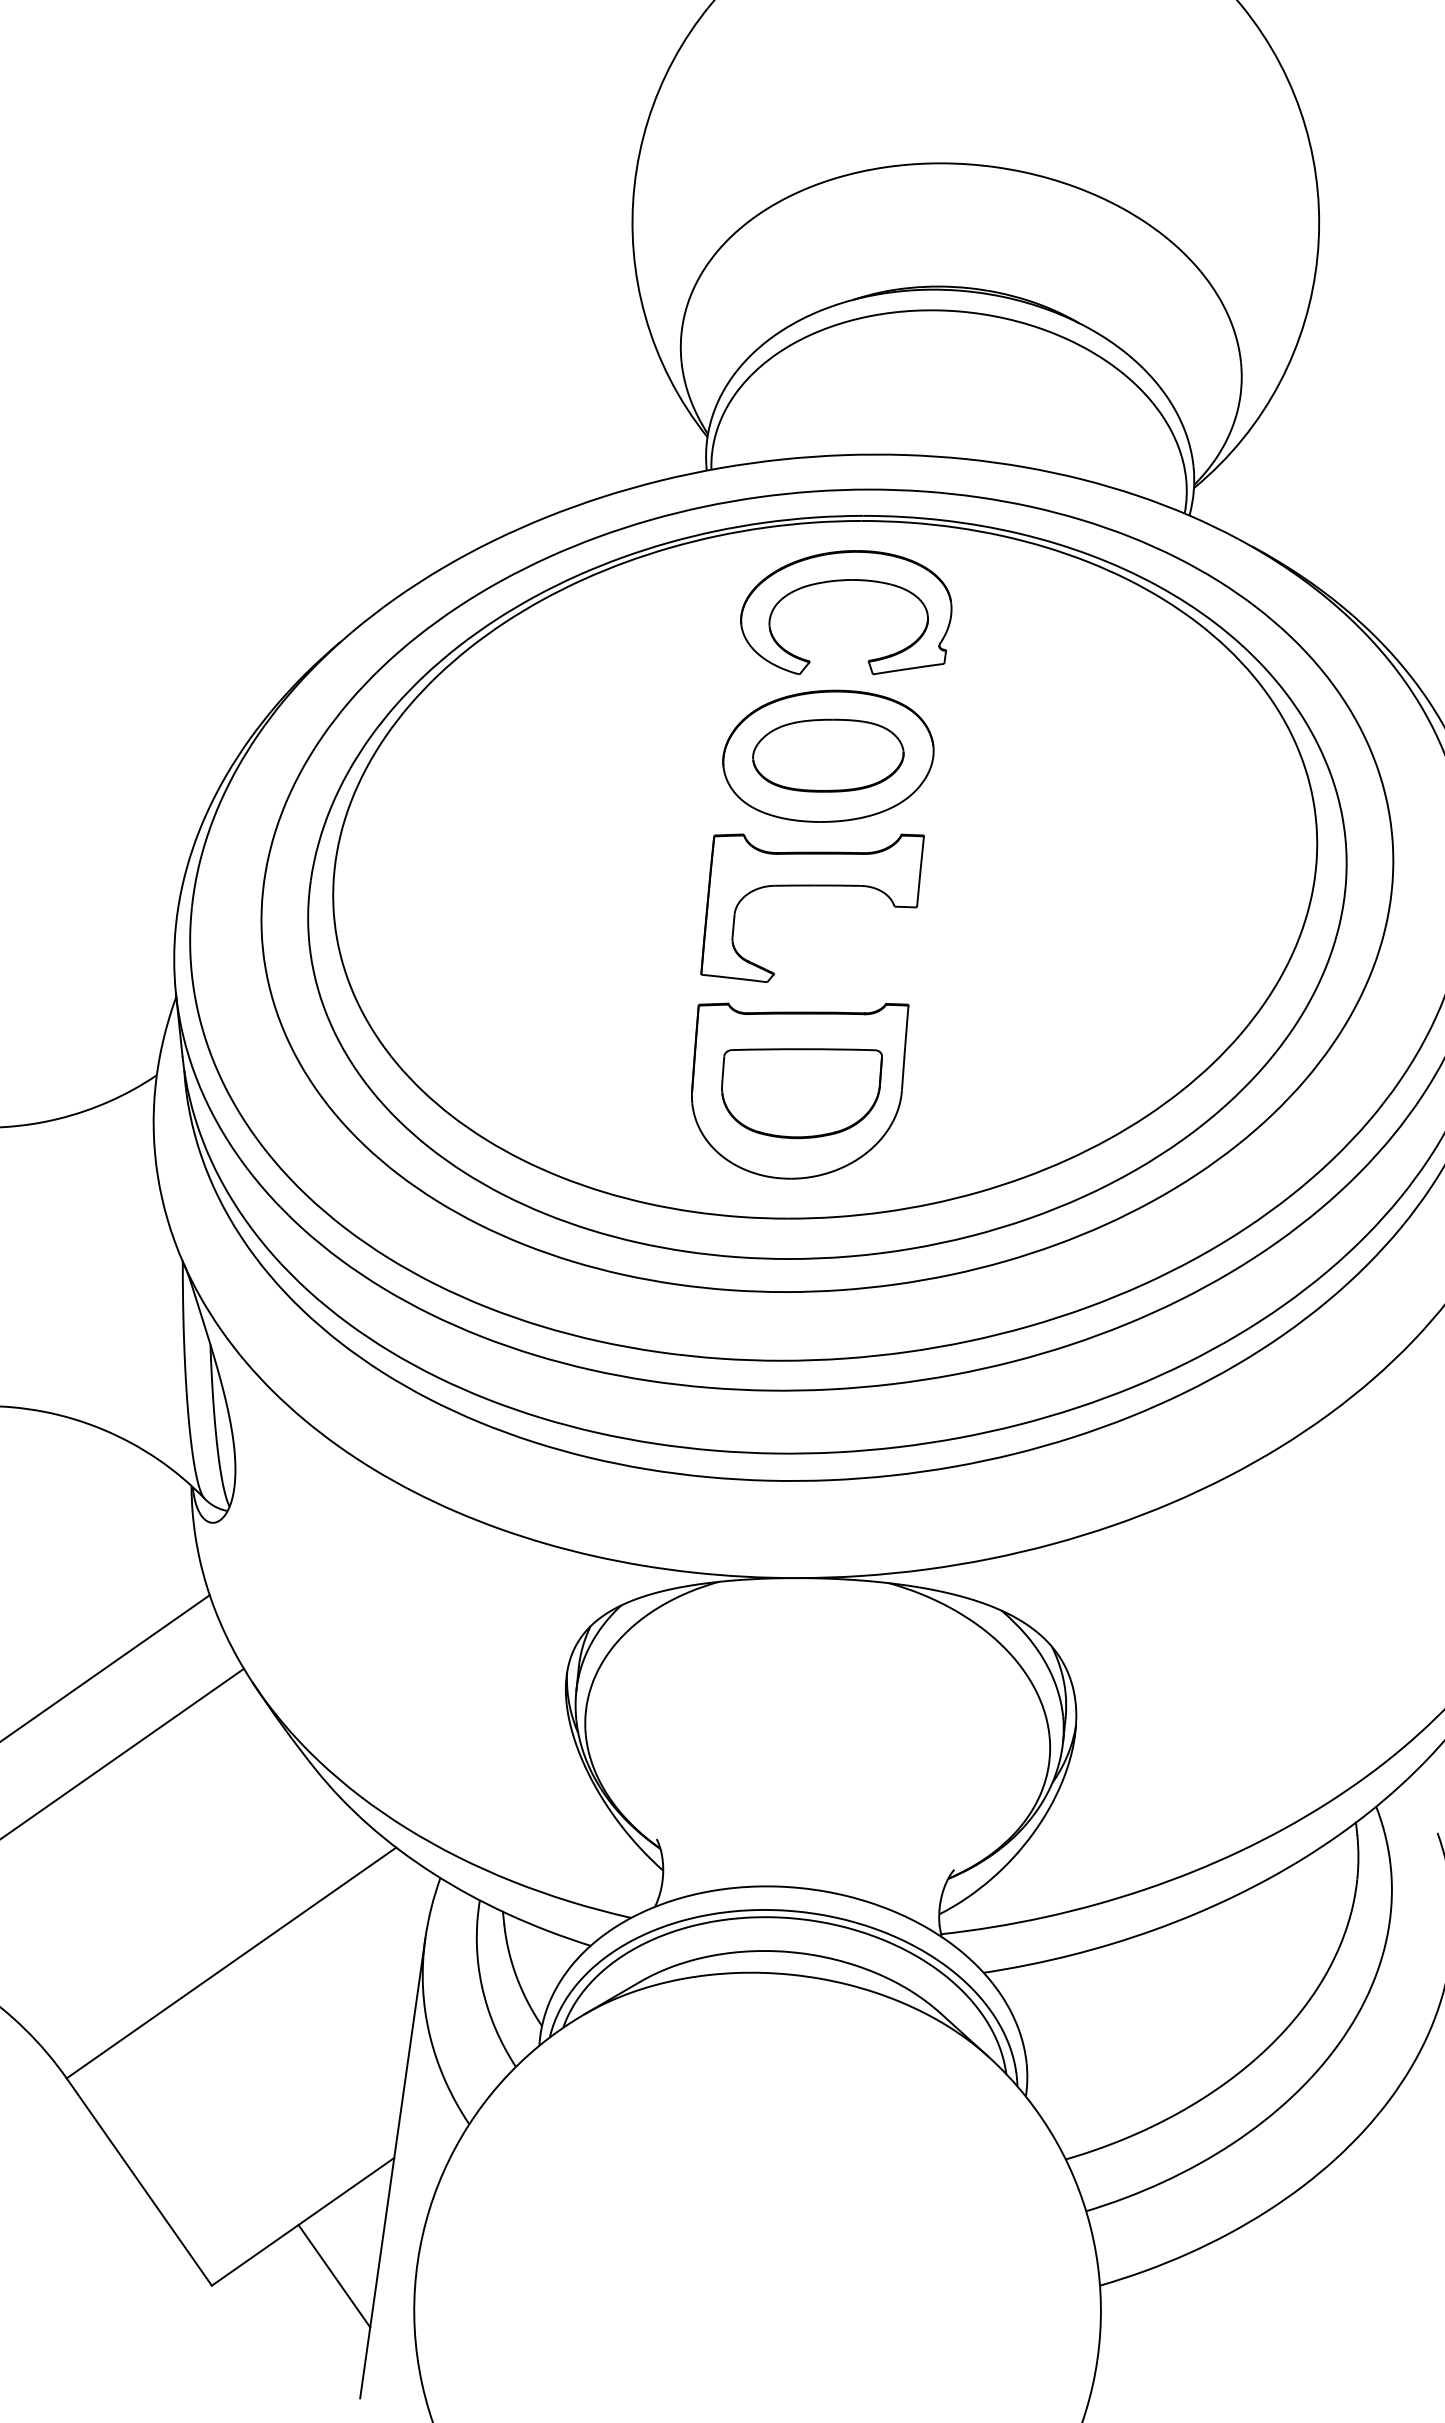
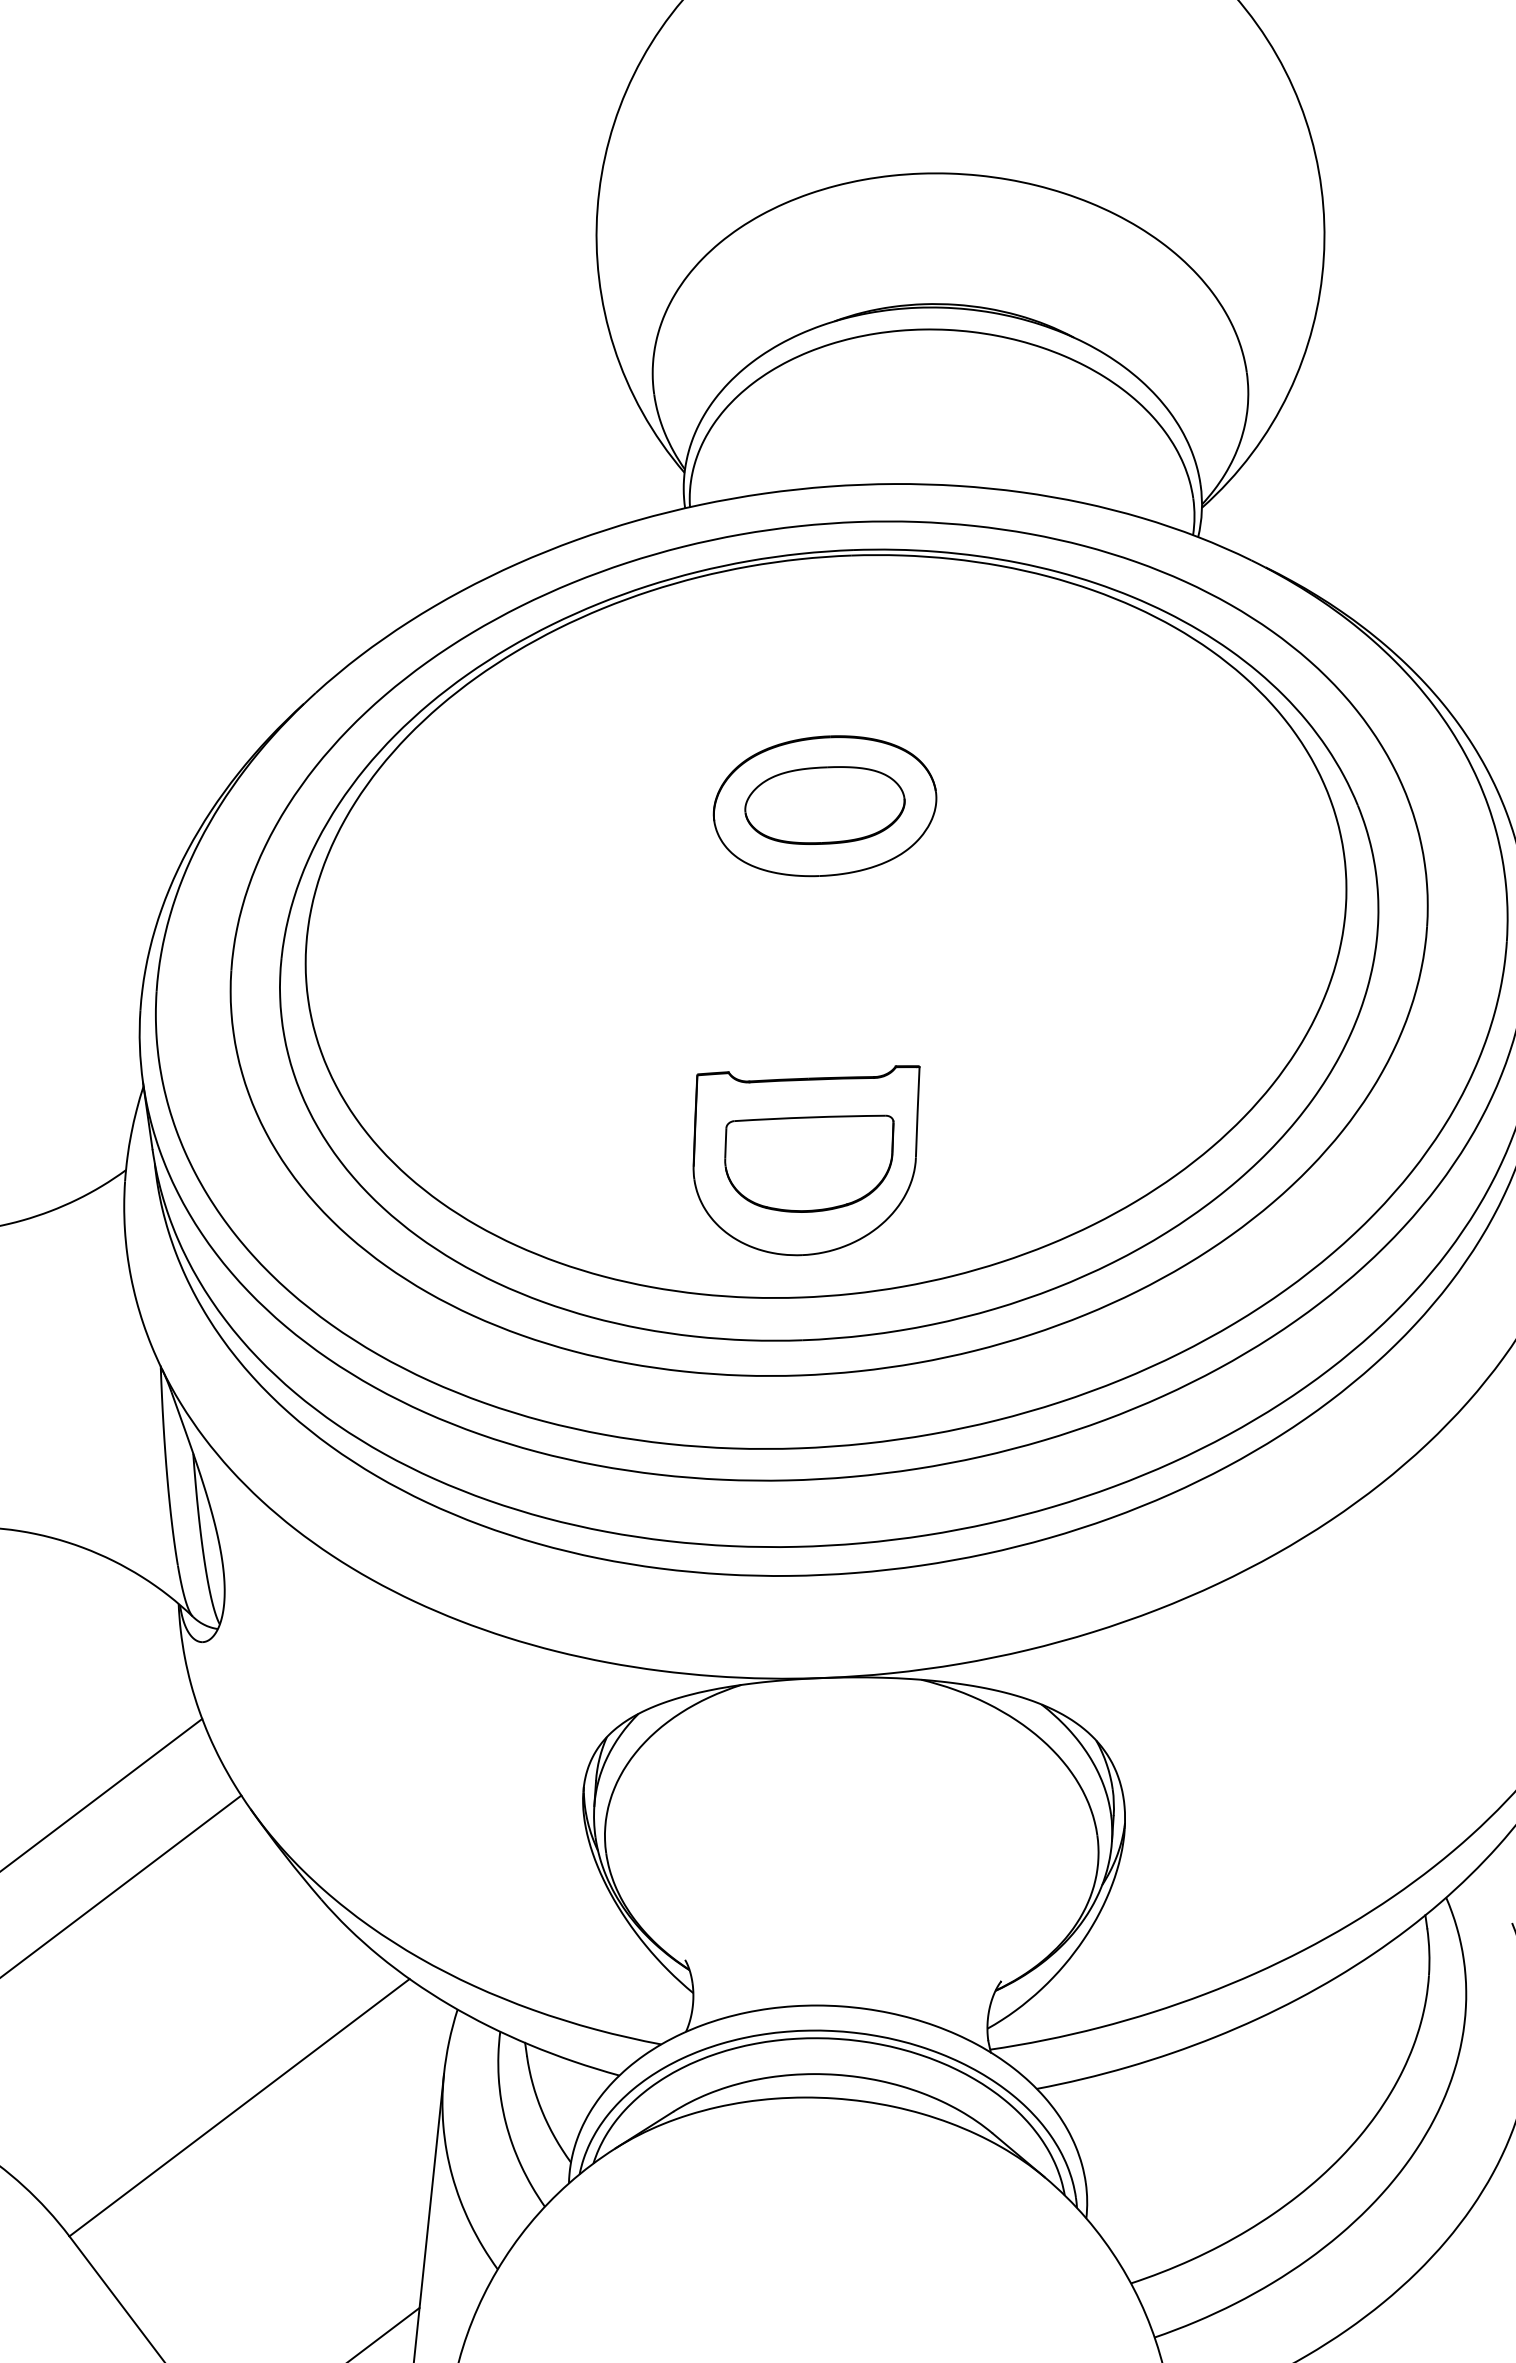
part: (844, 581) -> (835, 620), removed
part: (812, 886) -> (813, 944), removed

